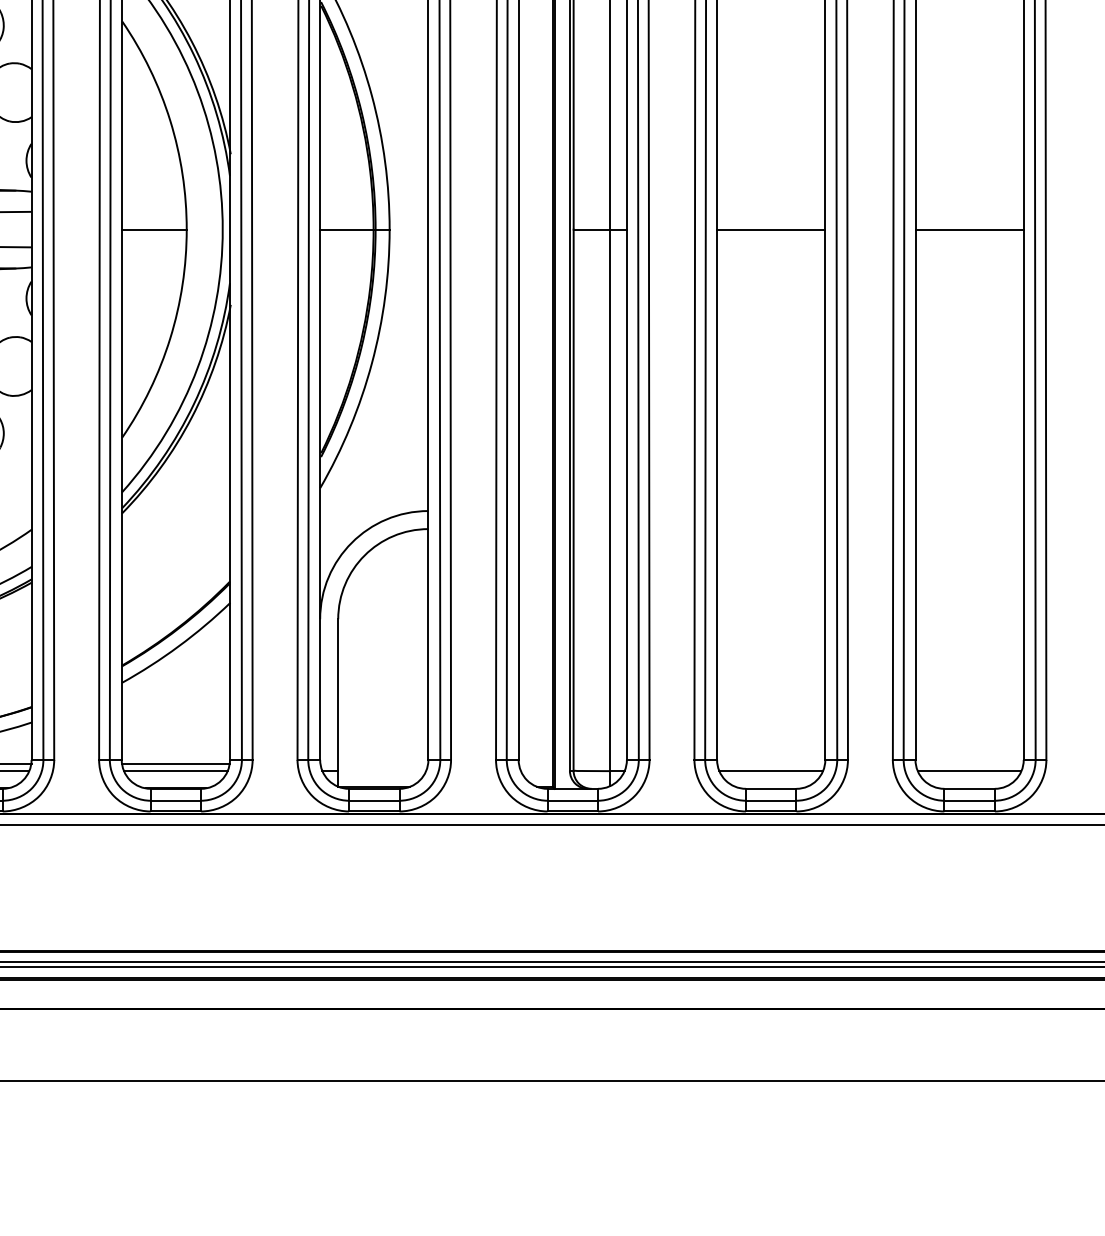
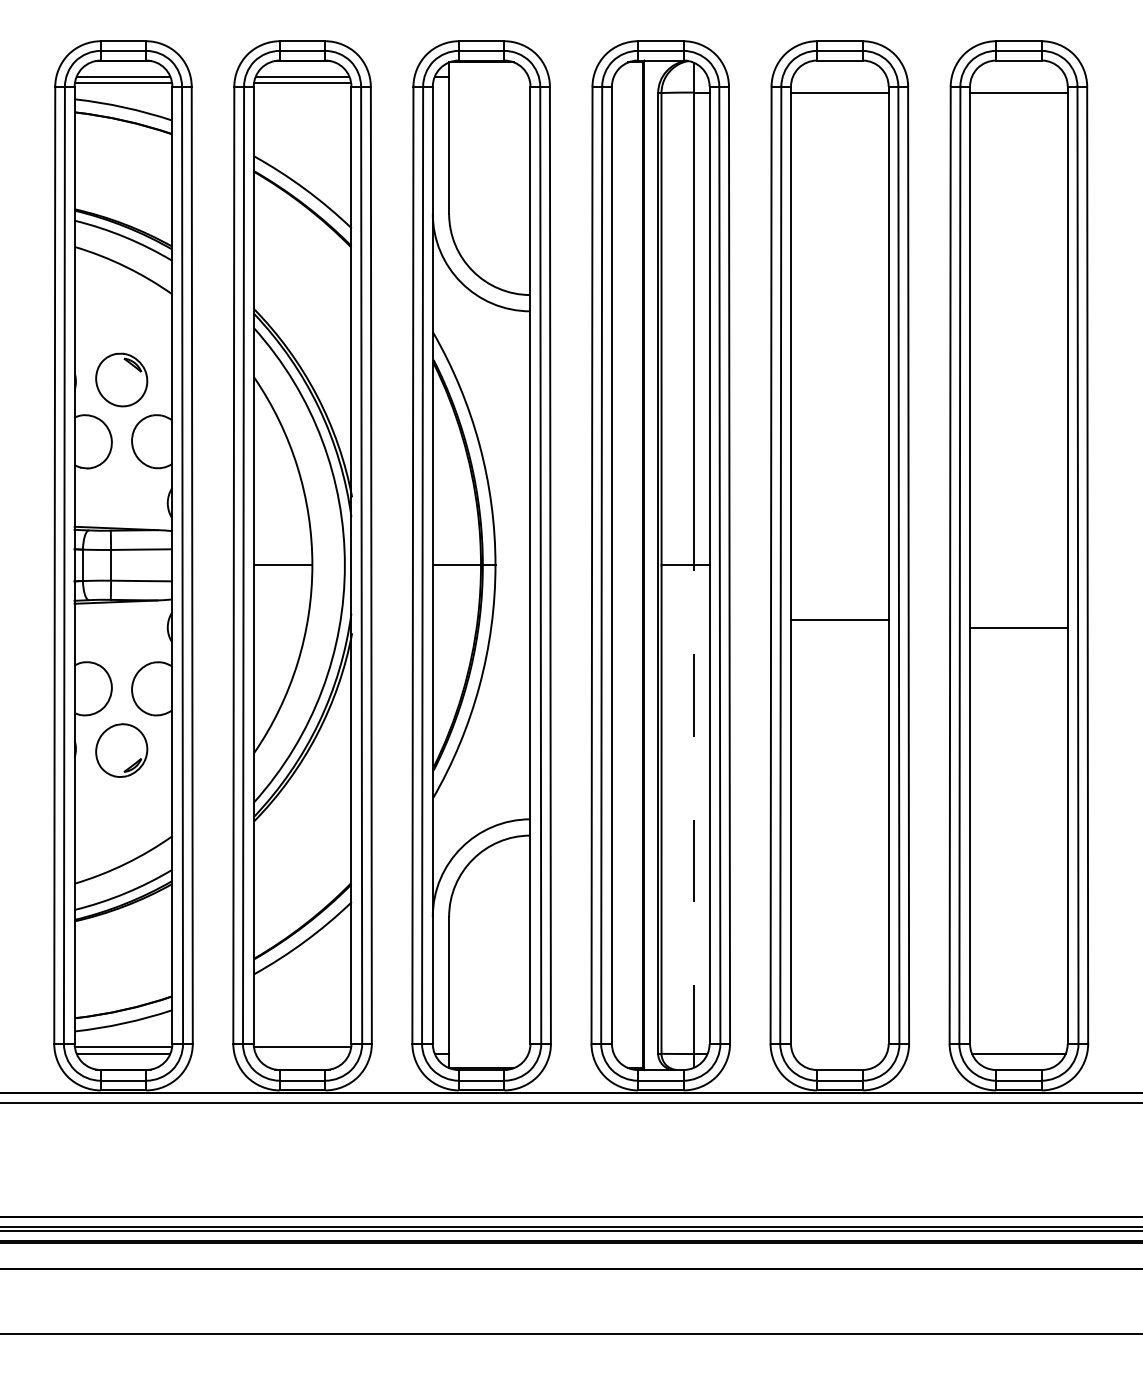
line: (770, 229) -> (839, 620), moved
line: (969, 229) -> (1018, 628), moved
line: (610, 507) -> (694, 816), solid -> dashed
line: (175, 770) -> (302, 1053), removed
line: (770, 771) -> (839, 1054), removed

